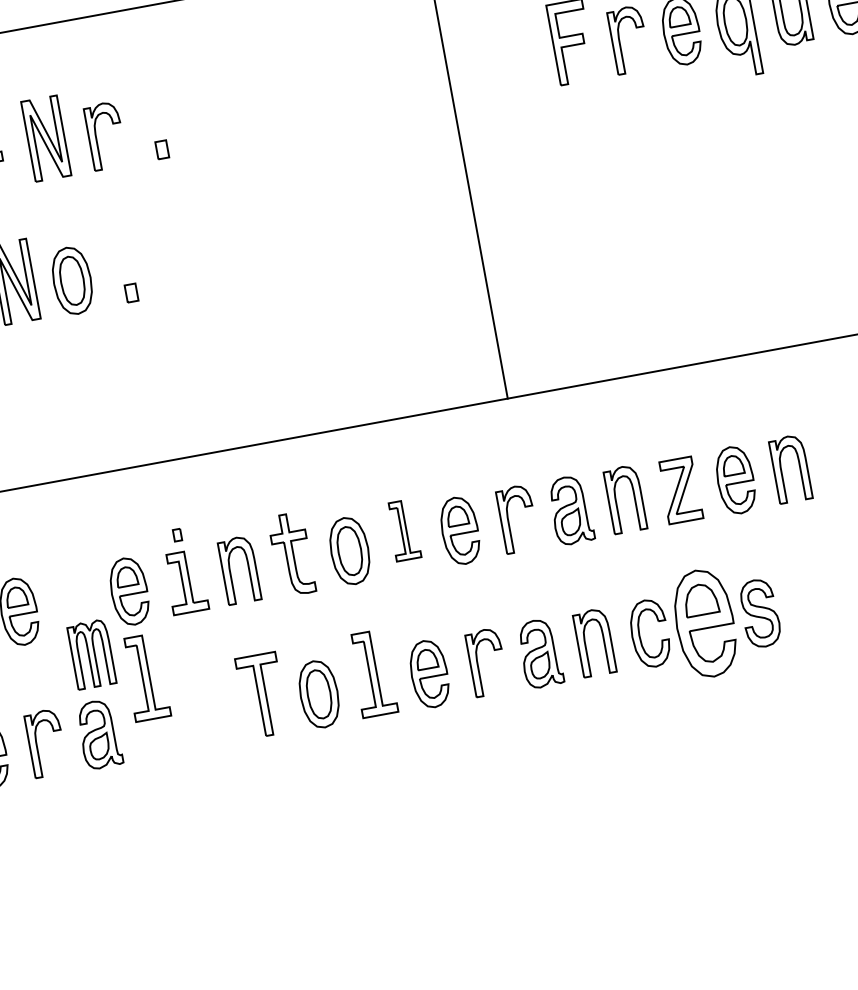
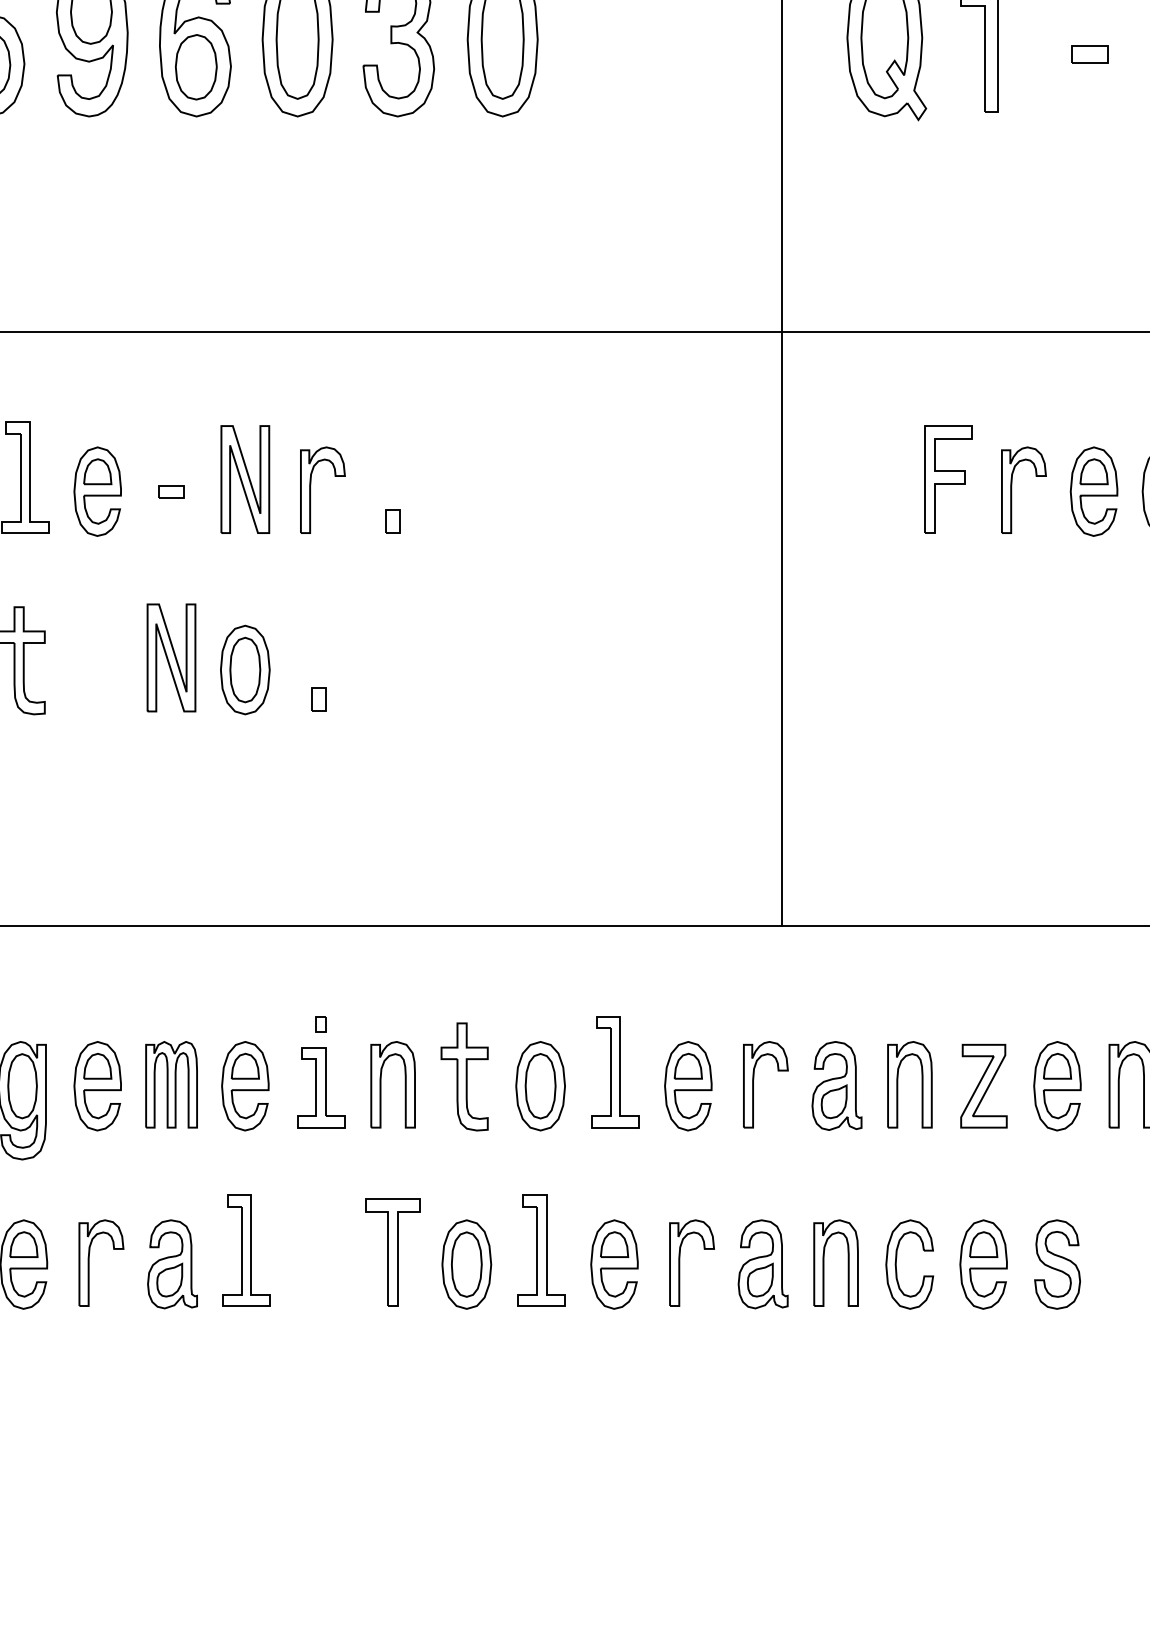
part: (403, 530) -> (615, 1072), size x1.43
part: (704, 623) -> (983, 1264), size x0.62
part: (91, 654) -> (171, 1084), moved
part: (146, 677) -> (246, 1250), moved

